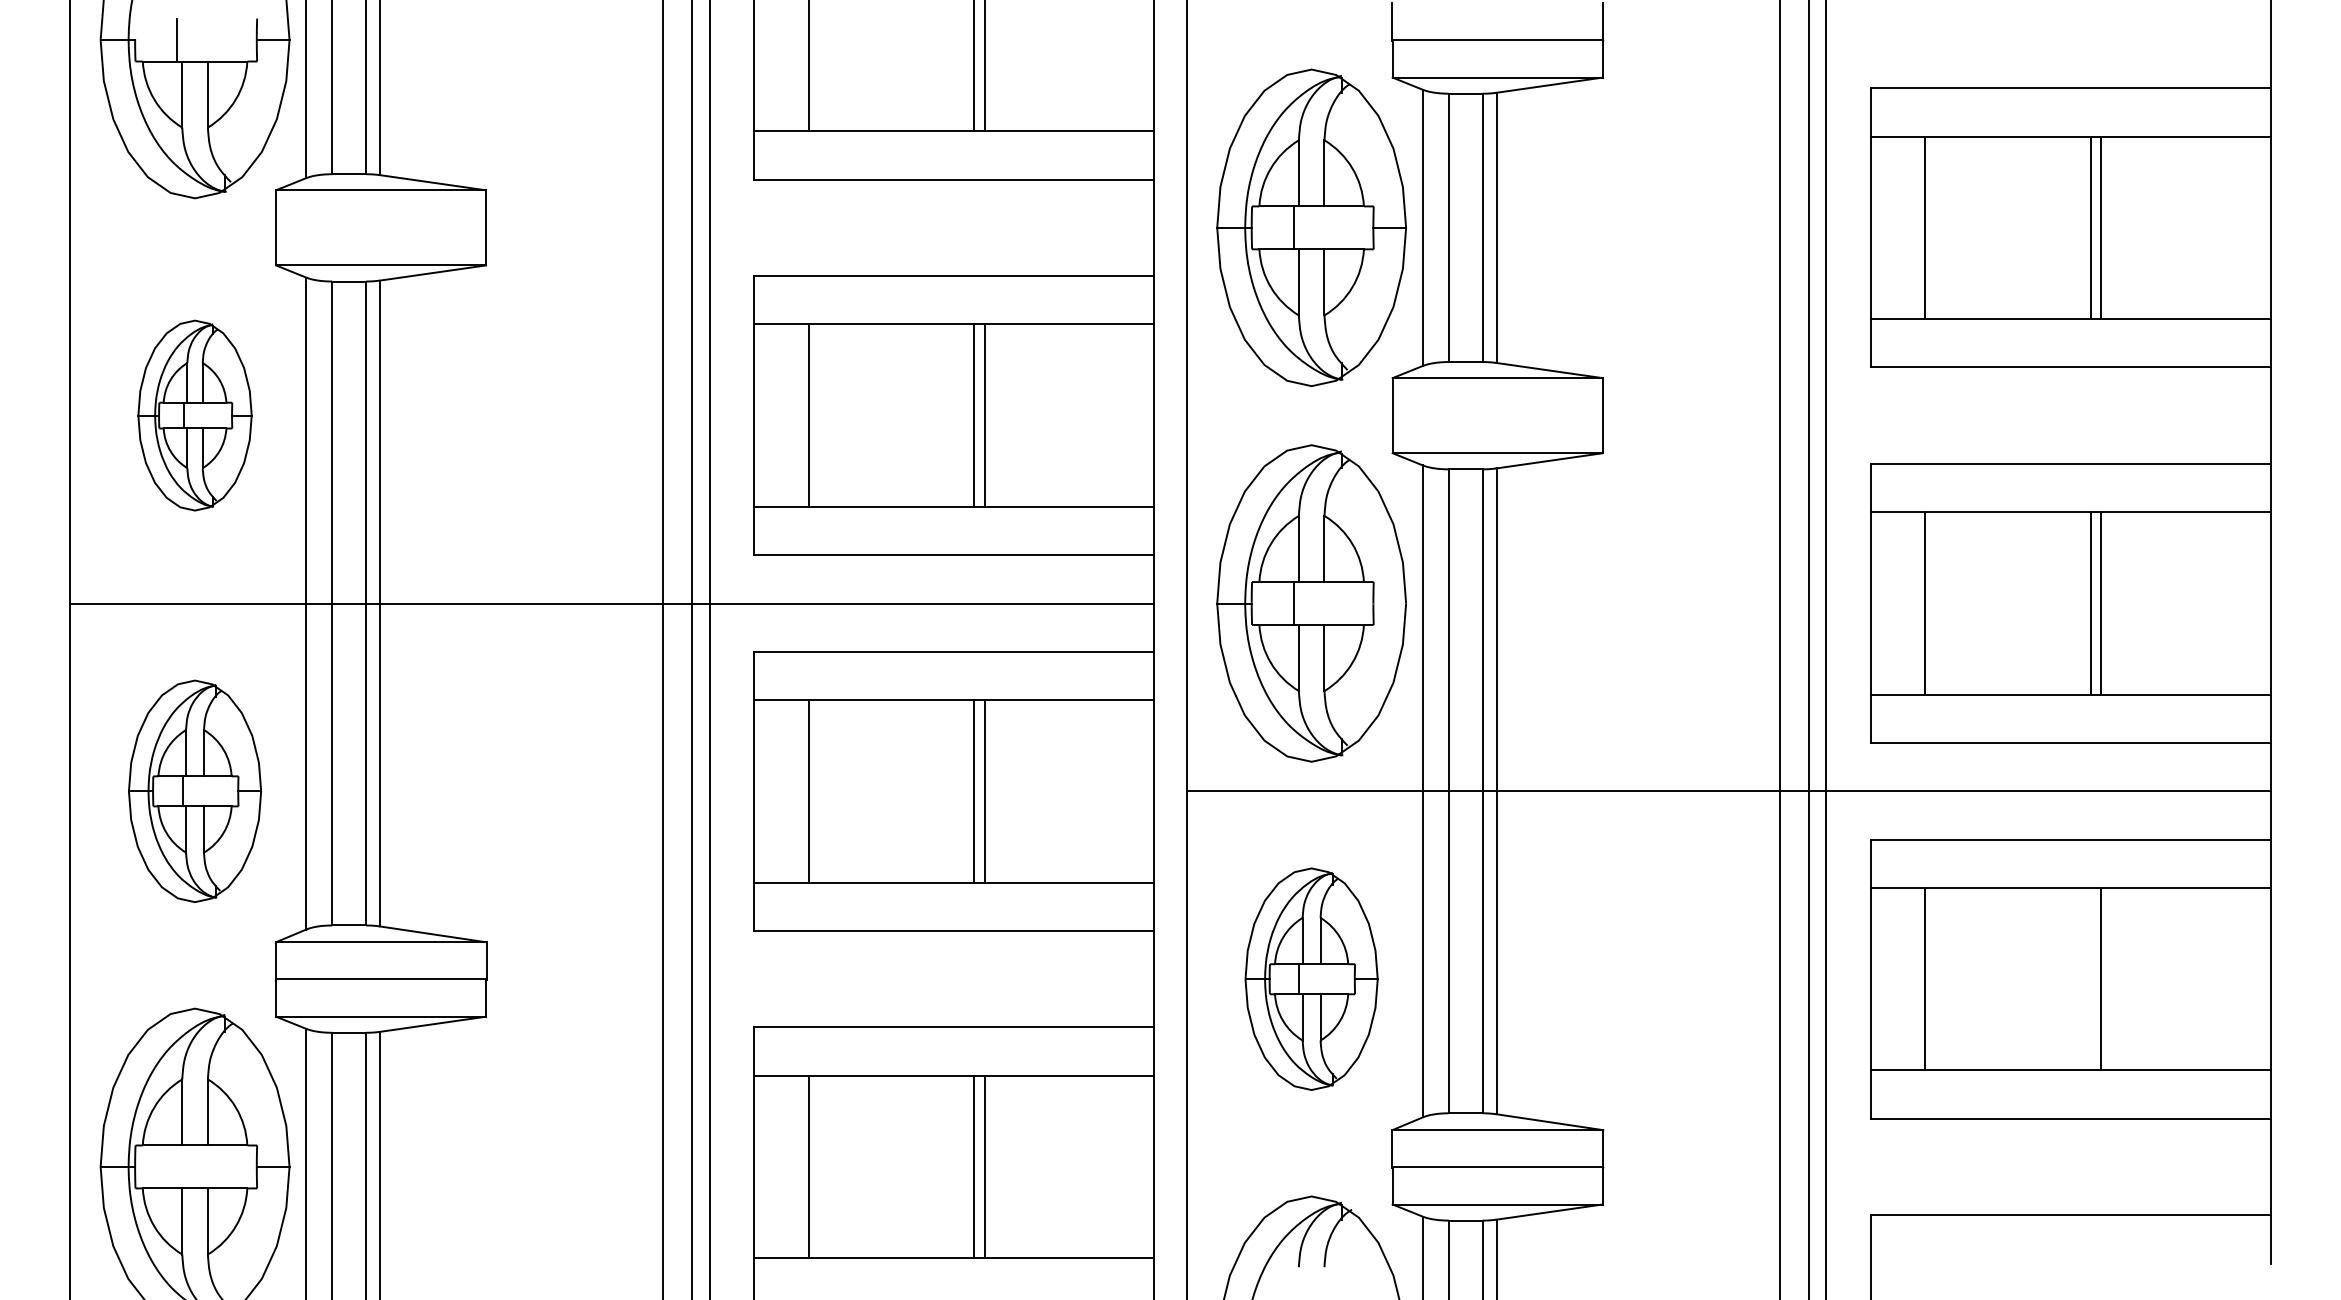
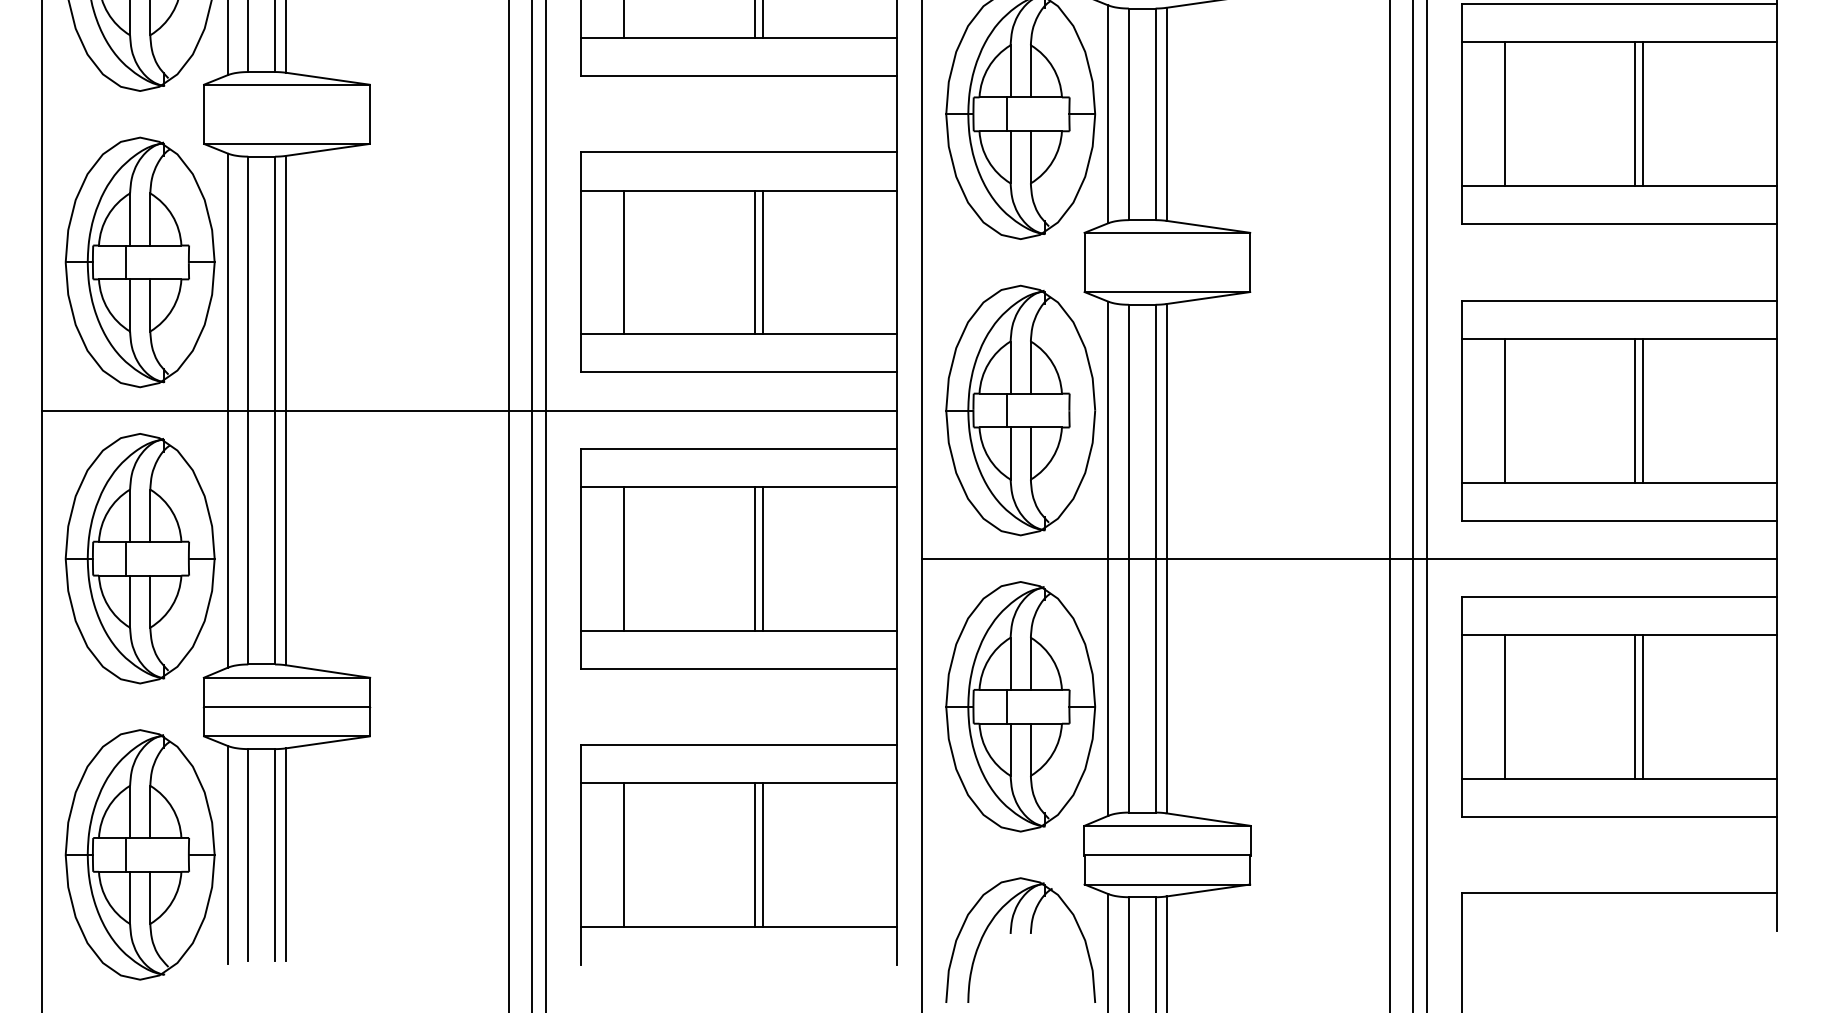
part: (194, 415) -> (139, 262), size x1.67
part: (194, 791) -> (139, 558), size x1.43
line: (2090, 978) -> (1634, 706), added
part: (1311, 979) -> (1020, 707), size x1.43
line: (177, 1166) -> (126, 854), added

